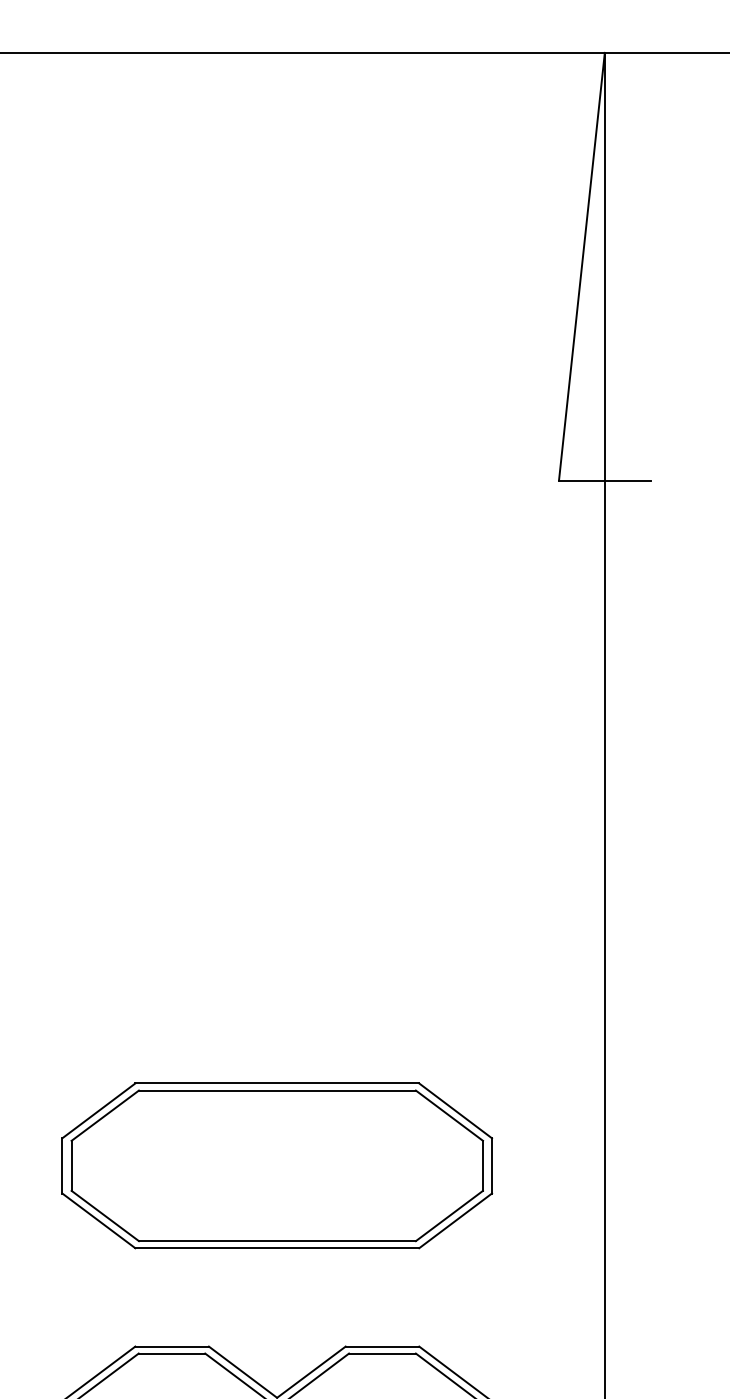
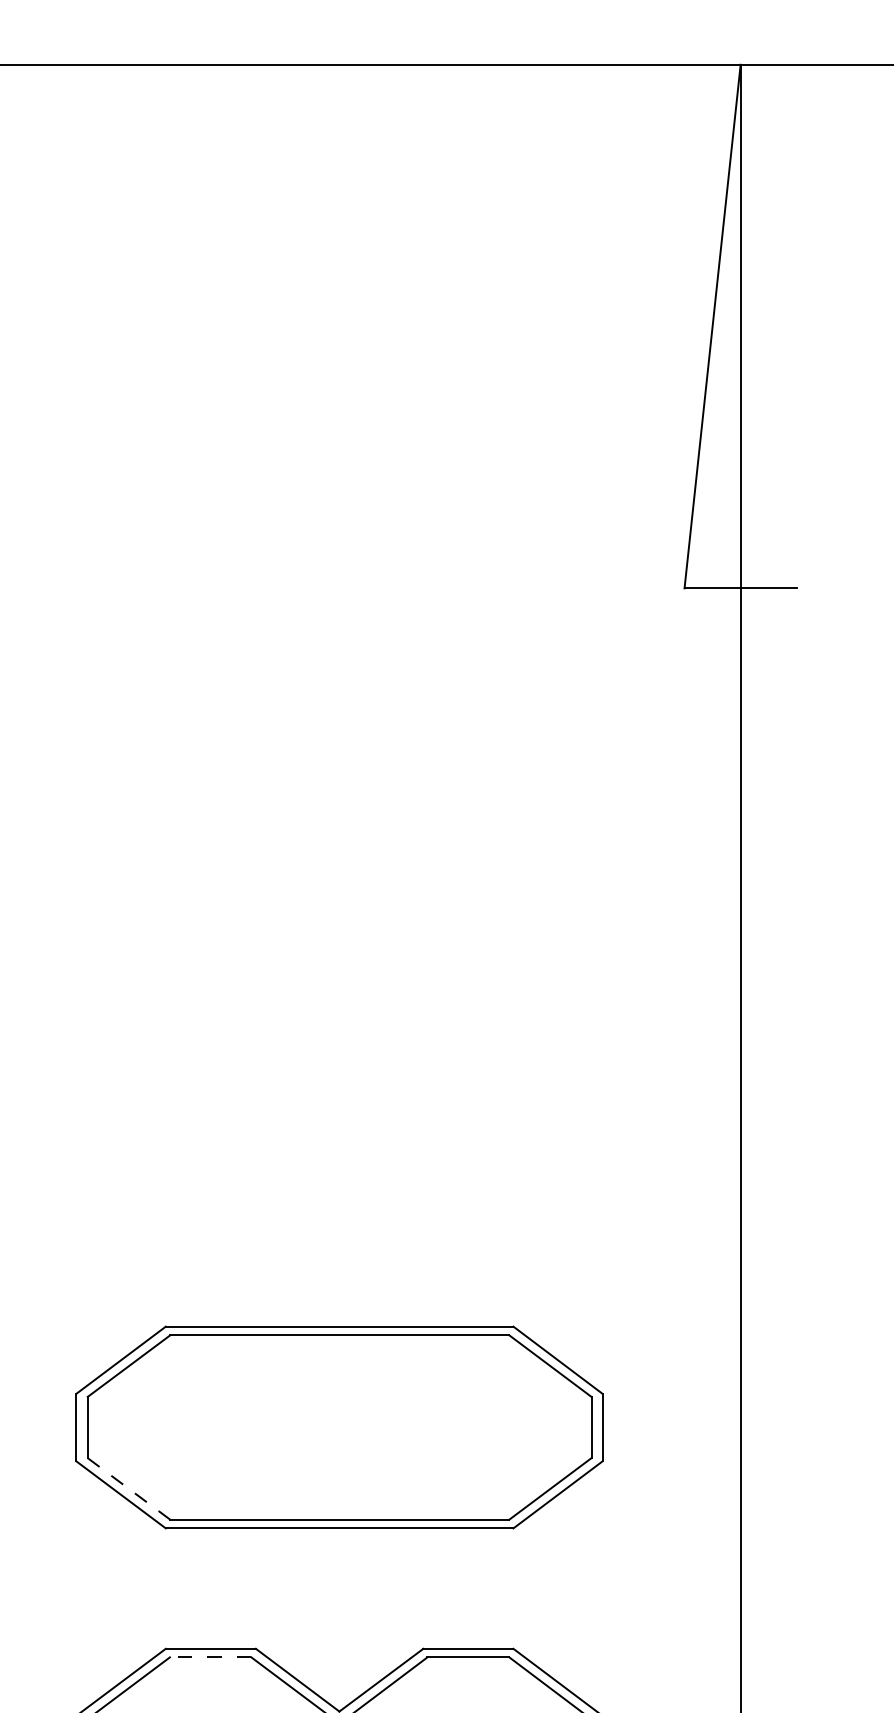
line: (105, 1216) -> (129, 1489), solid -> dashed
line: (171, 1353) -> (210, 1657), solid -> dashed

